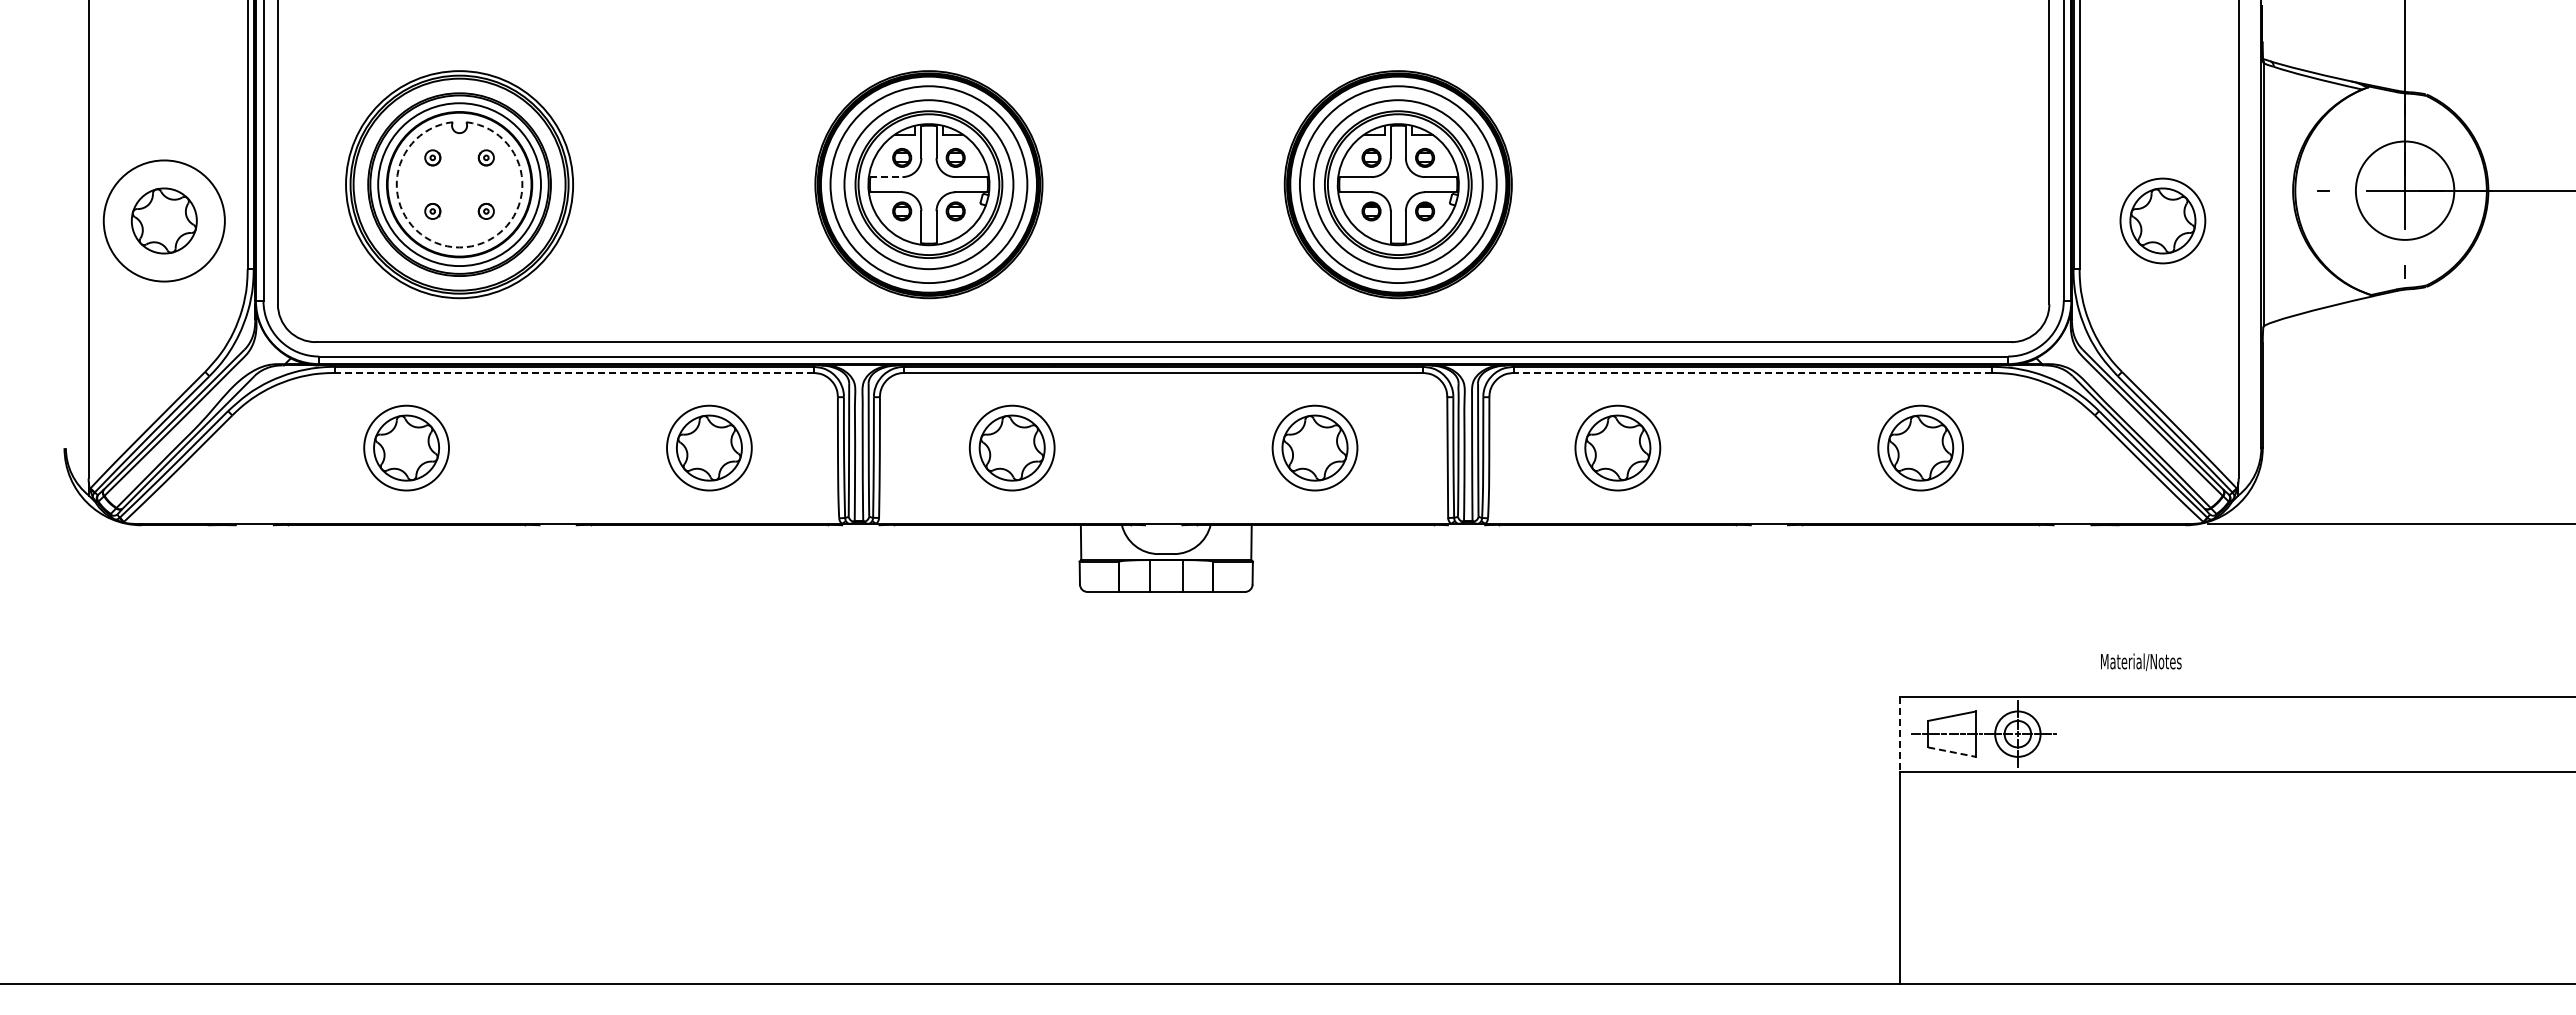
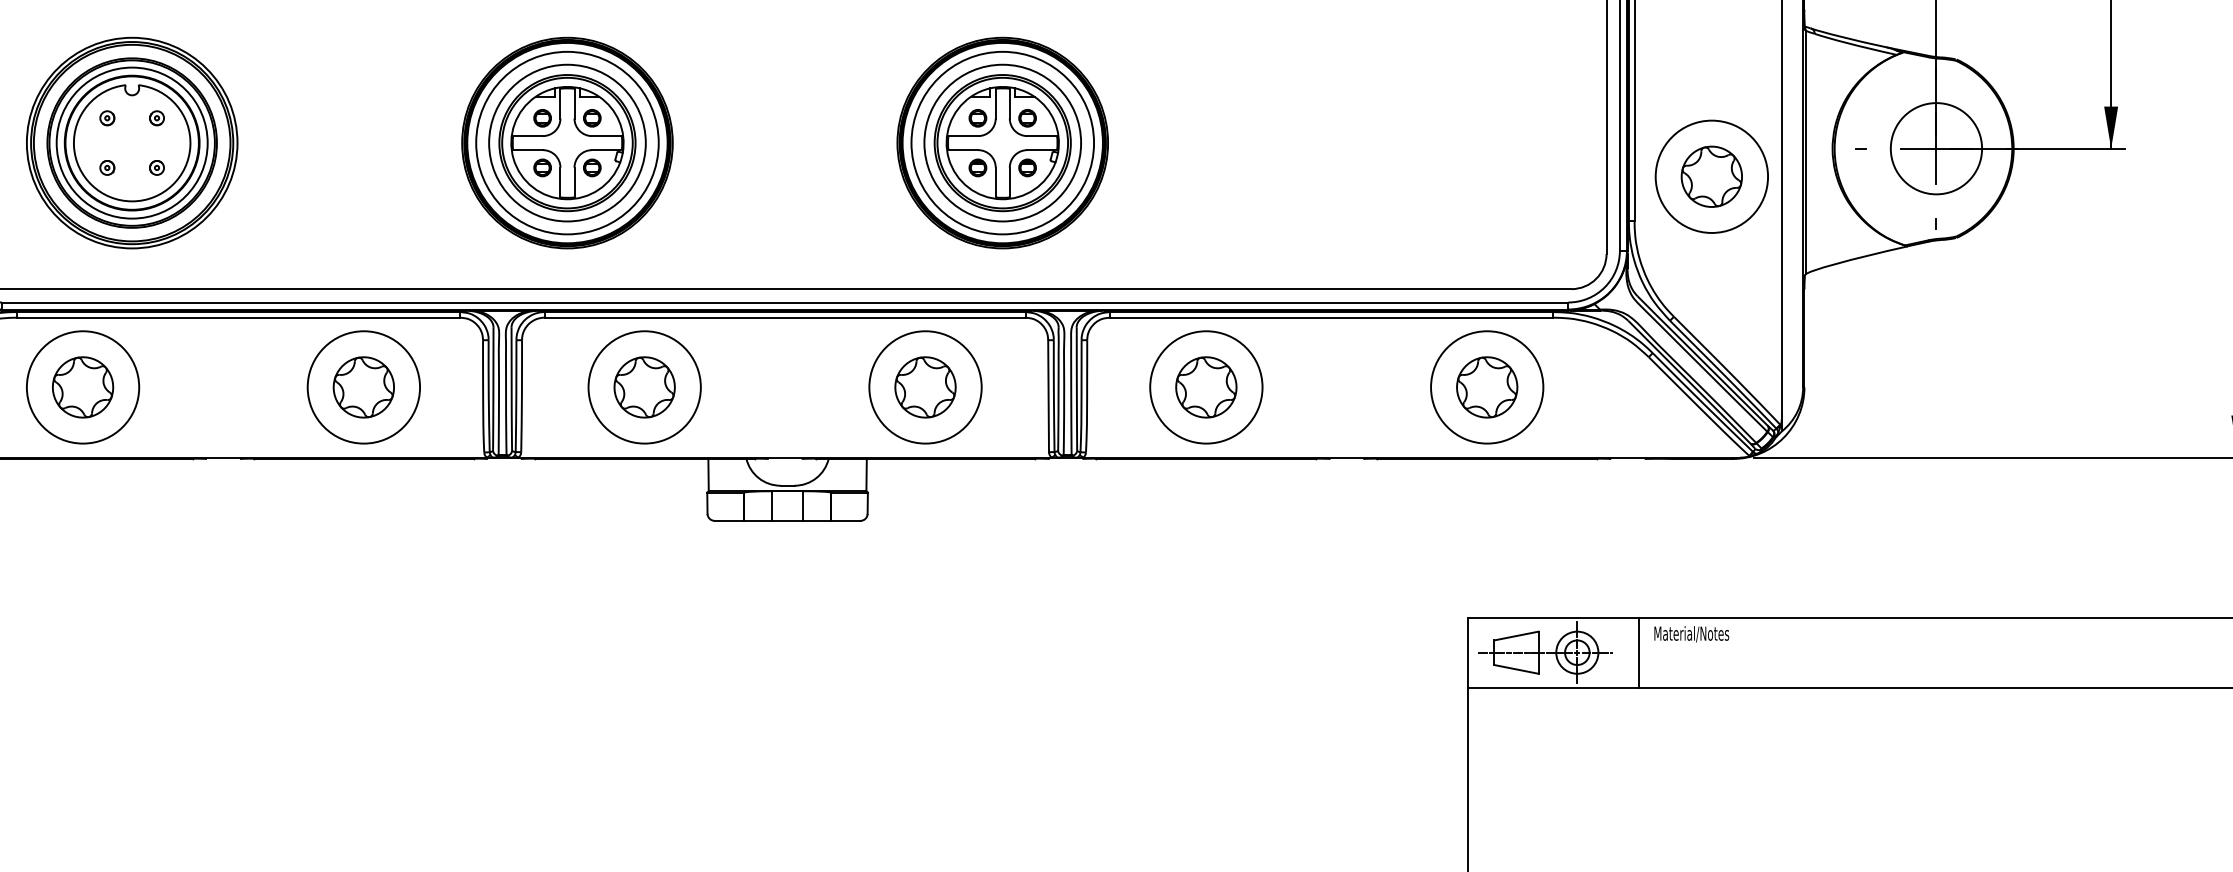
line: (886, 177) -> (528, 136), dashed -> solid
circle: (2162, 220) -> (1711, 176), size x1.43
arc: (459, 247) -> (132, 201), dashed -> solid
line: (573, 372) -> (237, 317), dashed -> solid
line: (1752, 372) -> (1331, 317), dashed -> solid
circle: (406, 447) -> (82, 386), size x1.43
circle: (708, 447) -> (363, 386), size x1.43
circle: (1011, 447) -> (644, 386), size x1.43
circle: (1314, 447) -> (925, 386), size x1.43
circle: (1617, 447) -> (1206, 386), size x1.43
circle: (1920, 447) -> (1487, 386), size x1.43
text: (2141, 661) -> (1691, 633), moved
line: (1899, 734) -> (1467, 653), dashed -> solid
line: (2084, 734) -> (1639, 653), added
line: (1952, 752) -> (1516, 669), dashed -> solid

